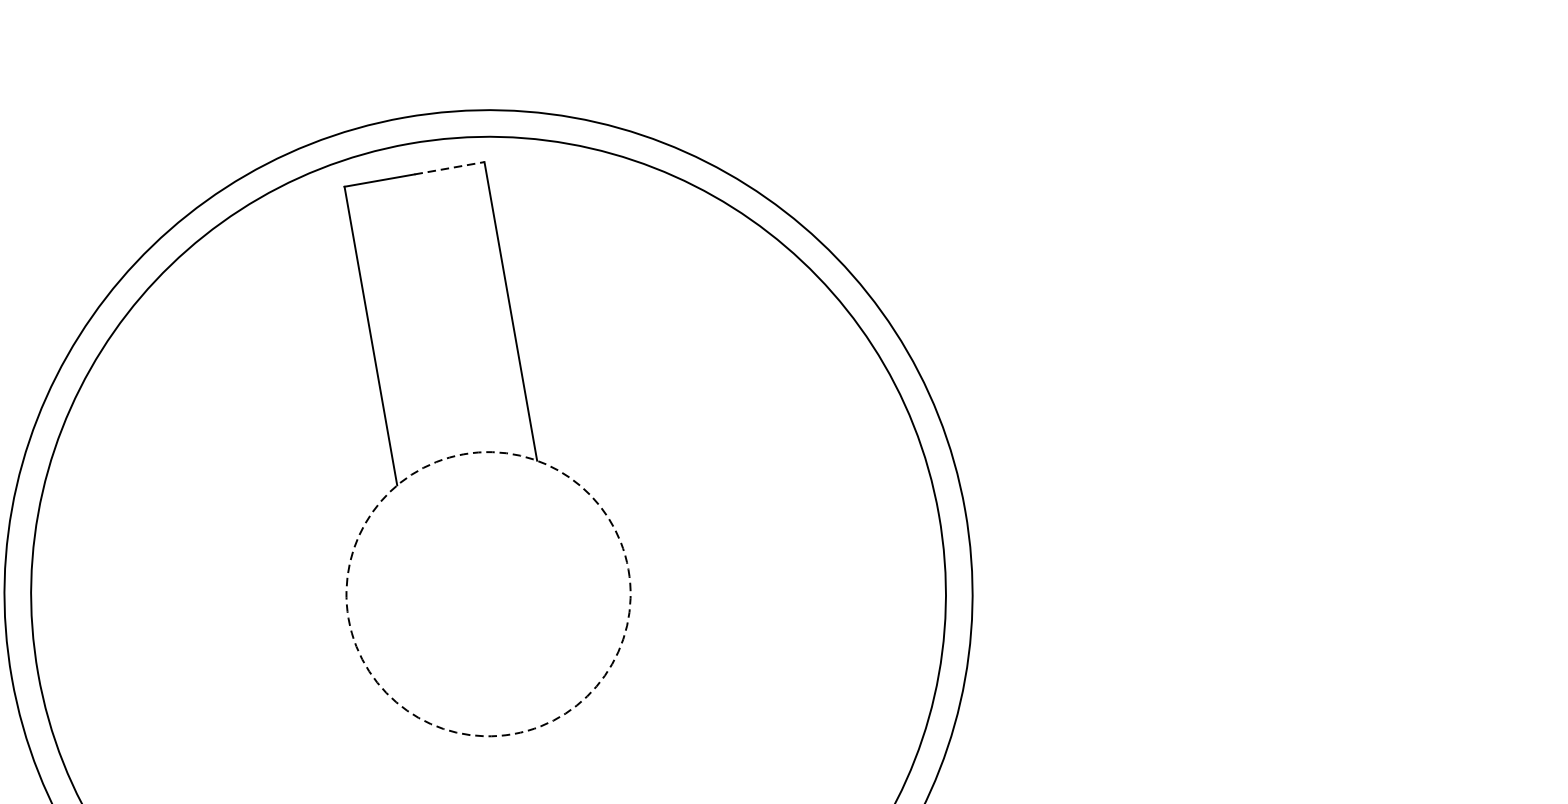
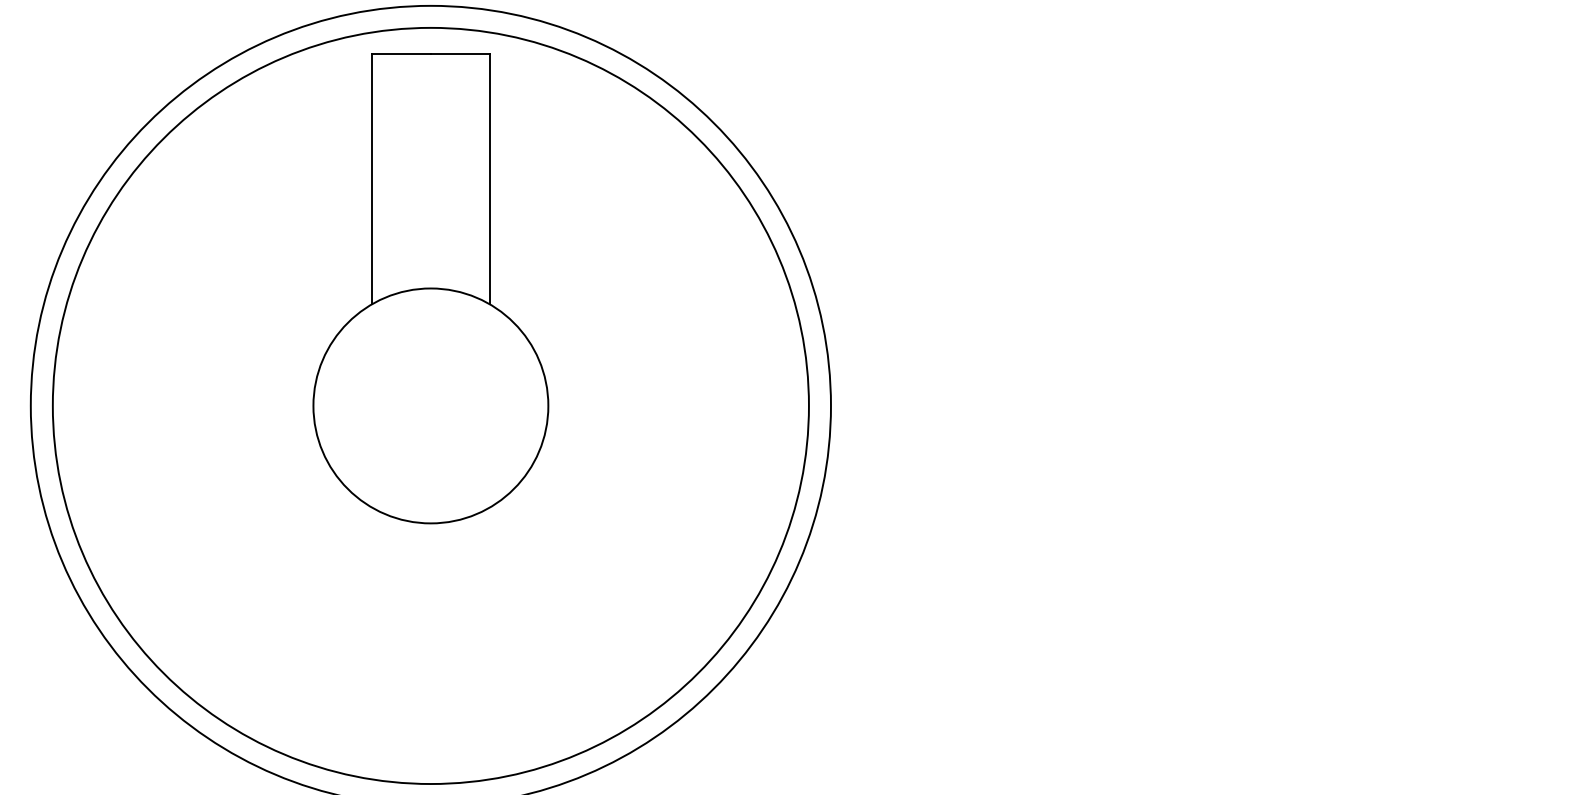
line: (449, 168) -> (460, 53), dashed -> solid
circle: (487, 593) -> (430, 405), dashed -> solid

